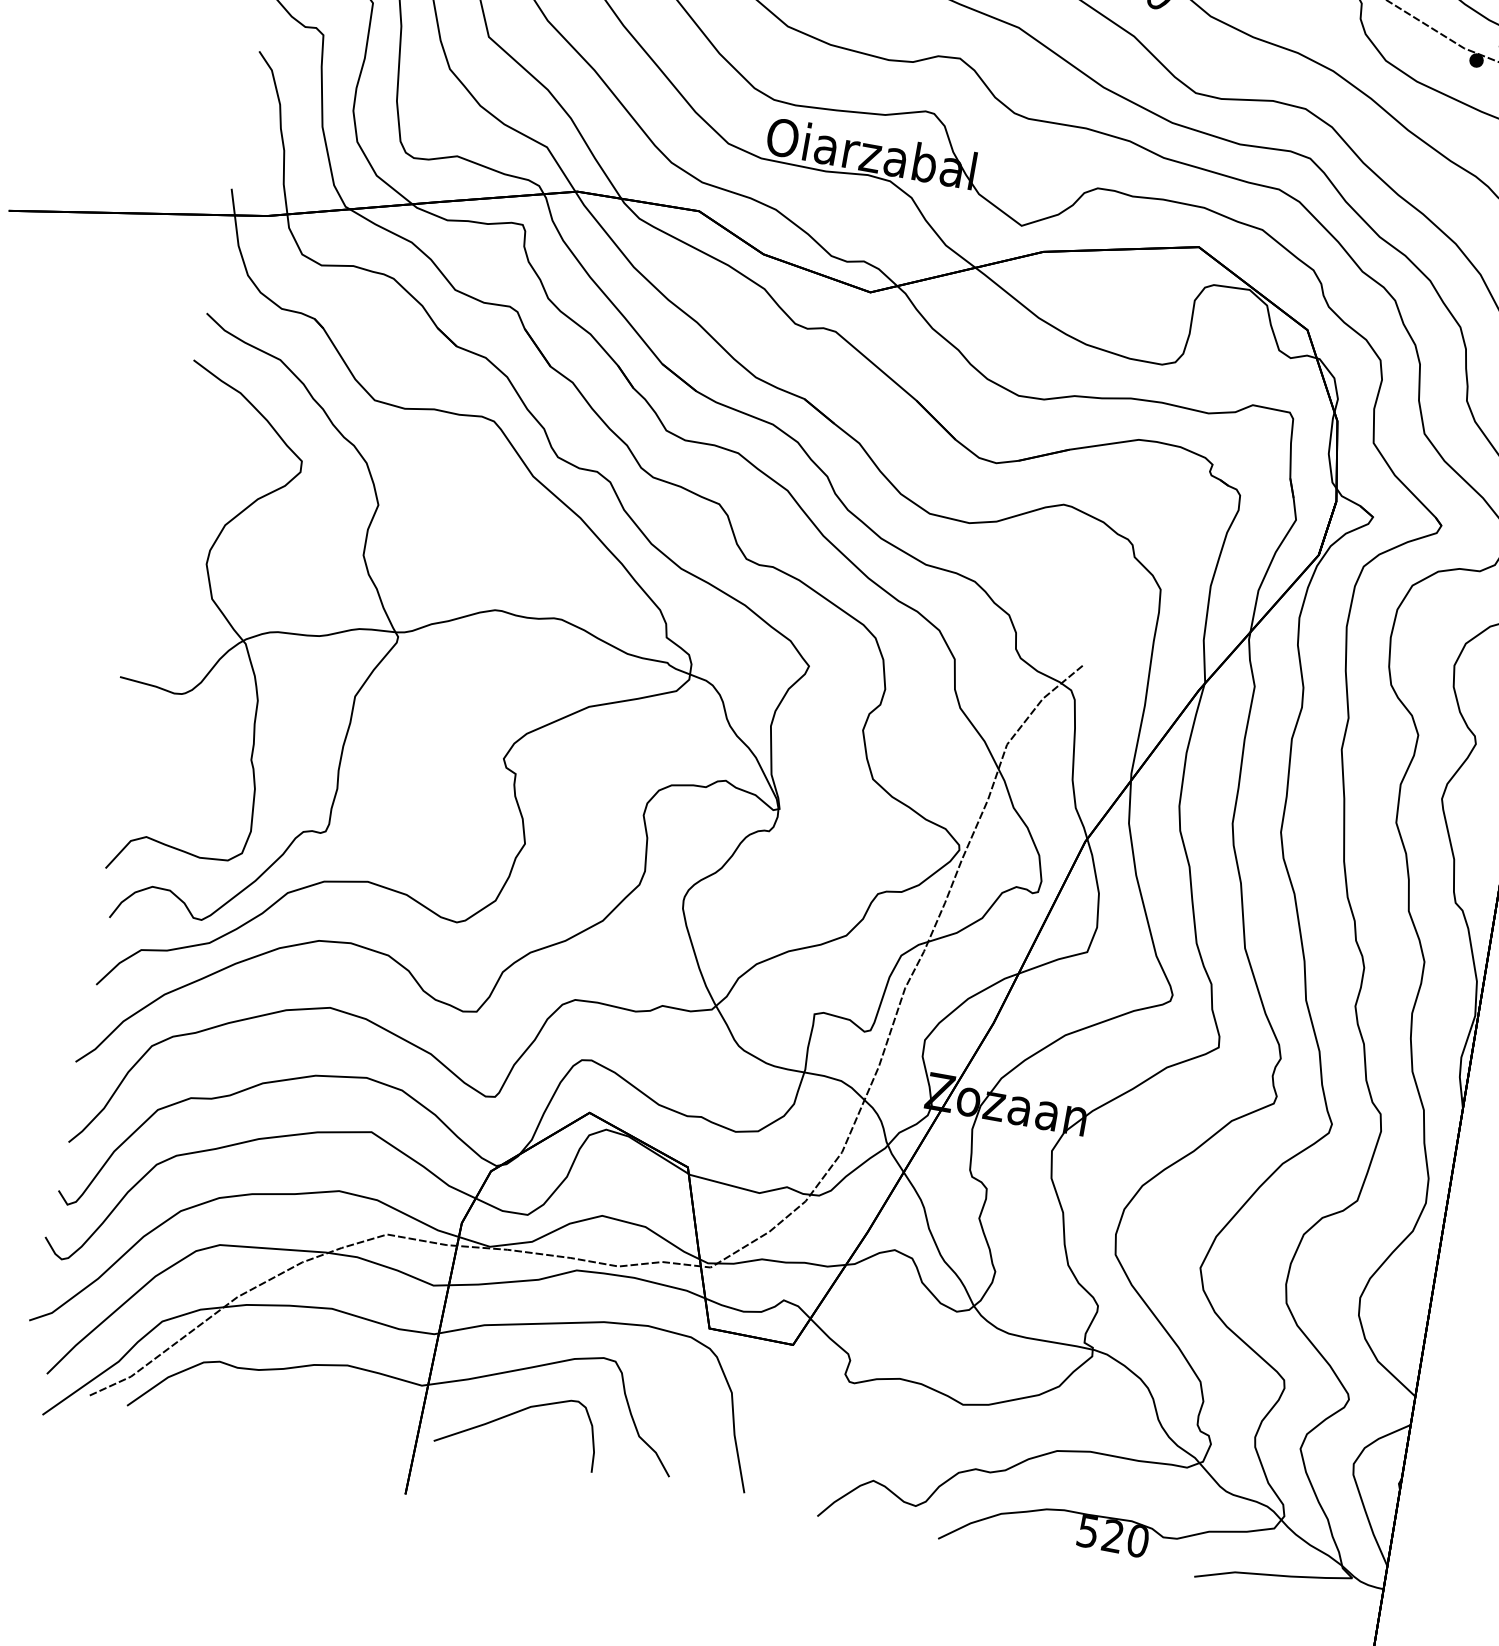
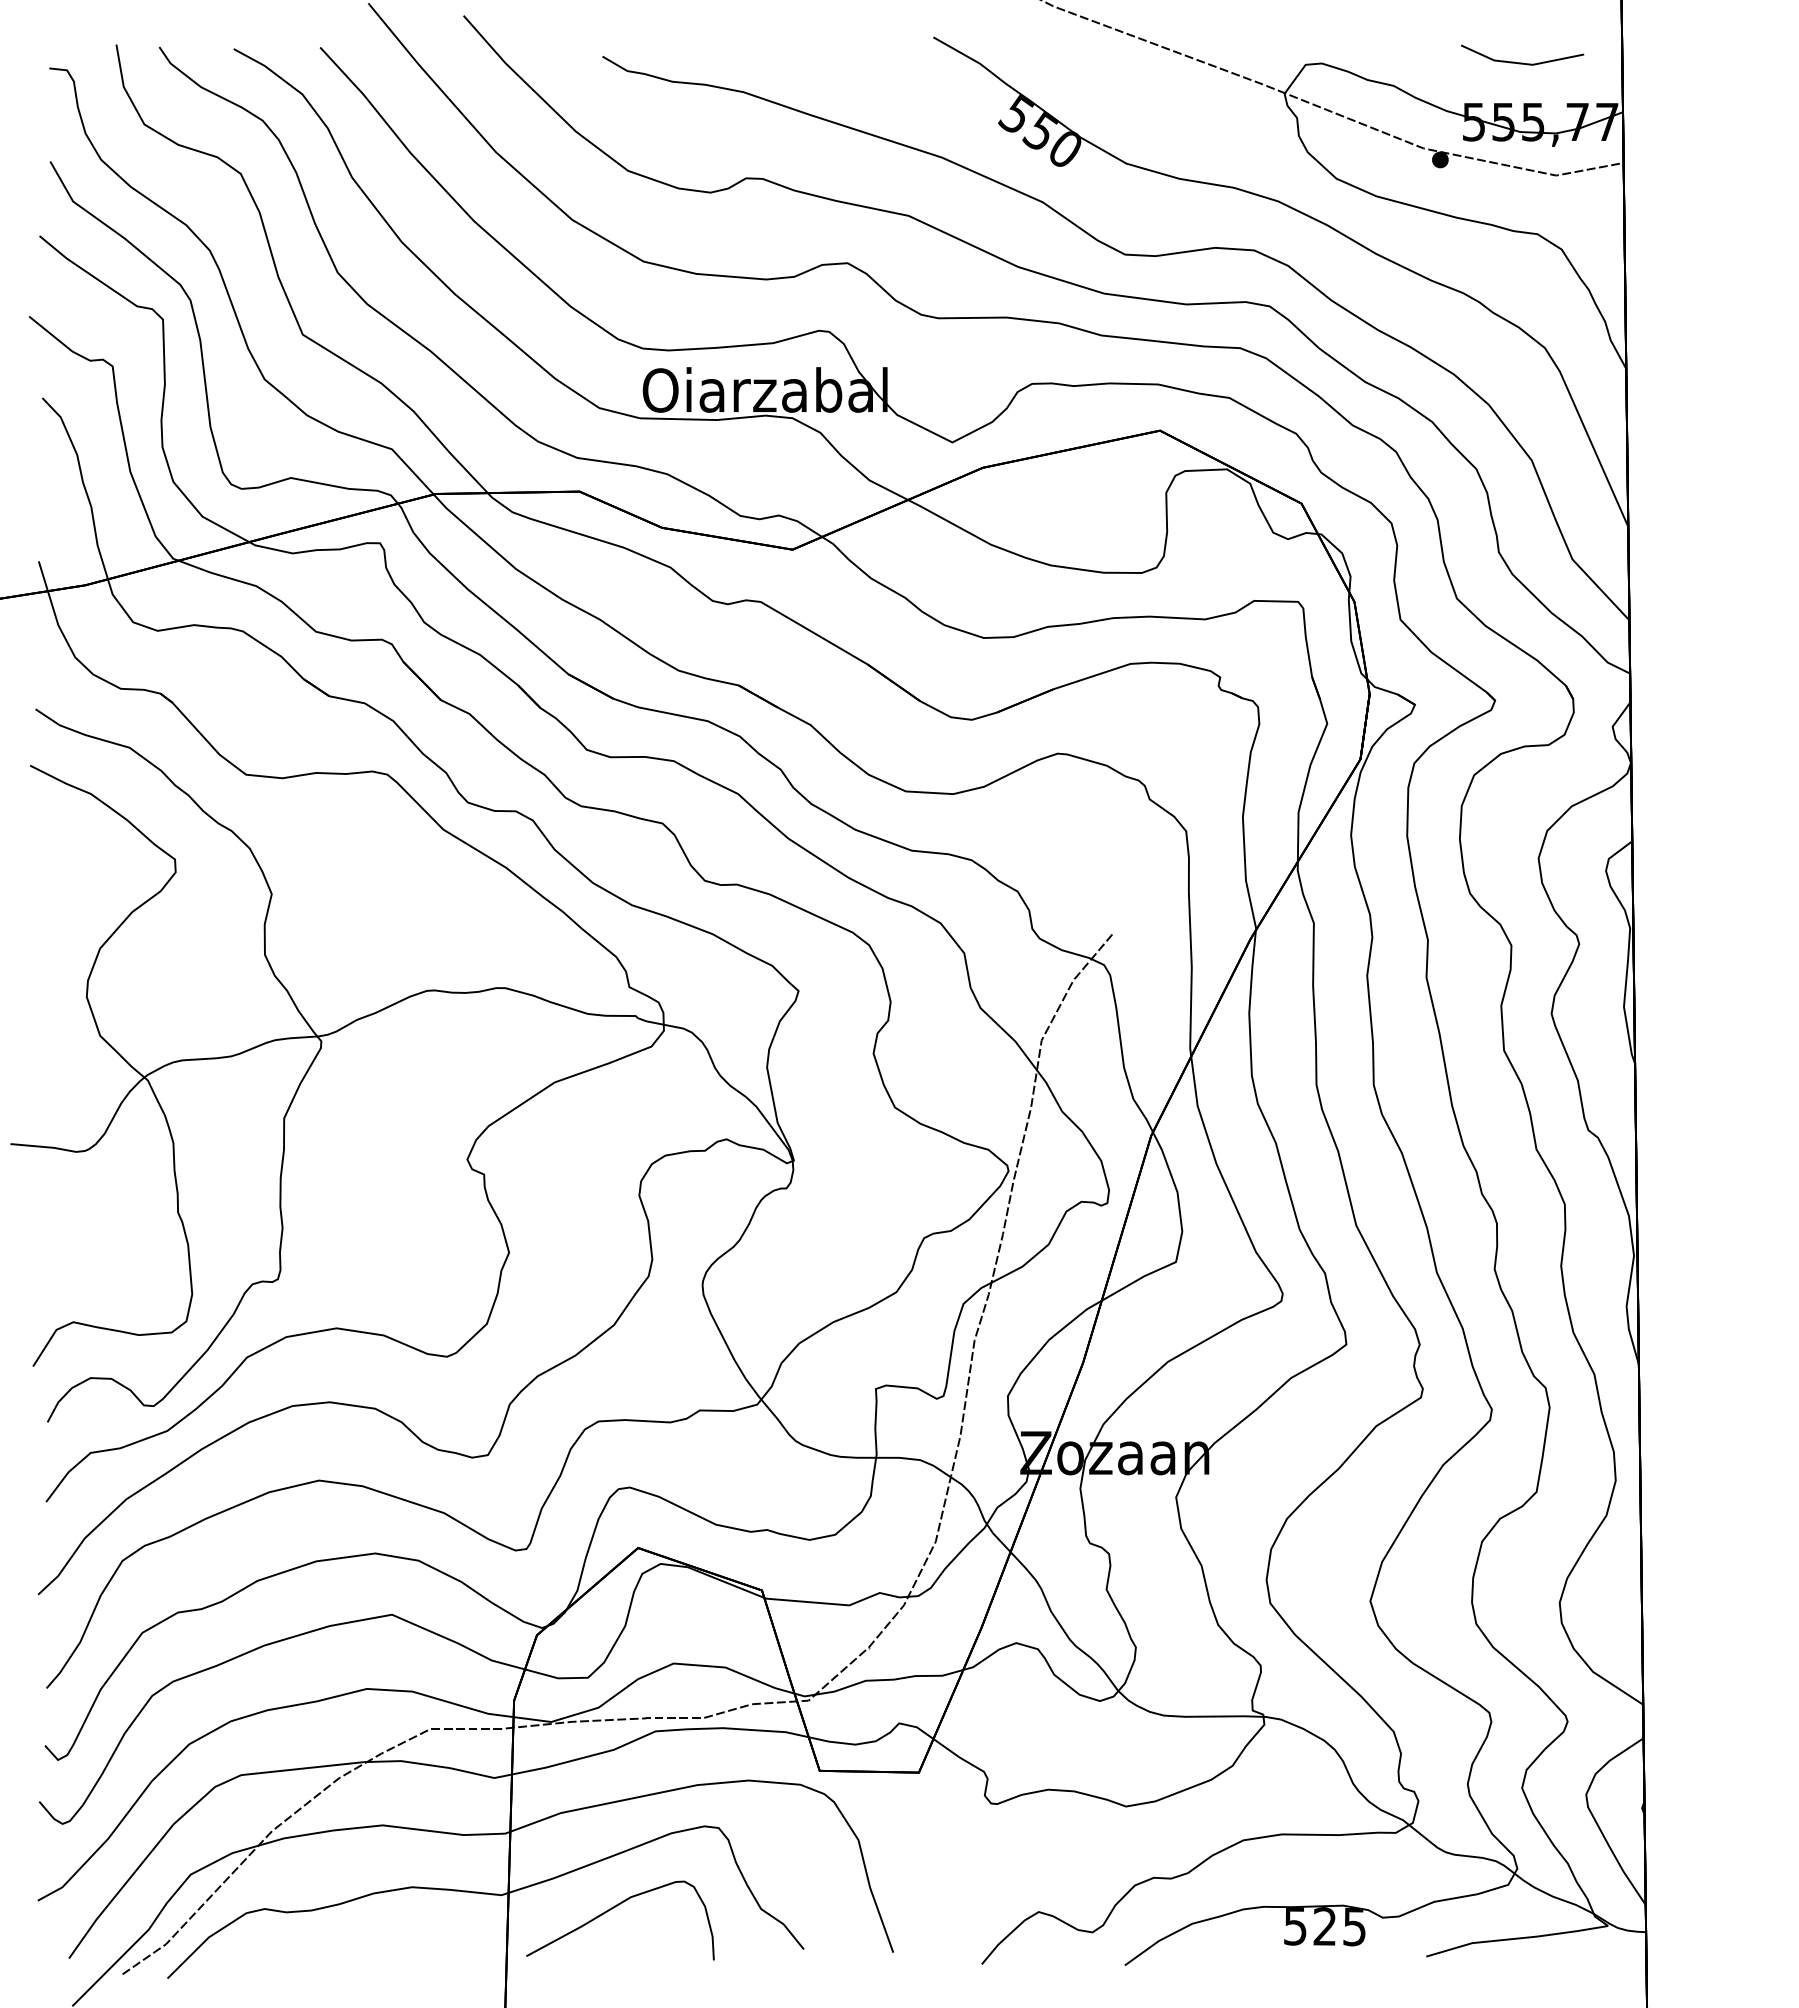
text: (1137, 1541) -> (1354, 1927), 520 -> 525

